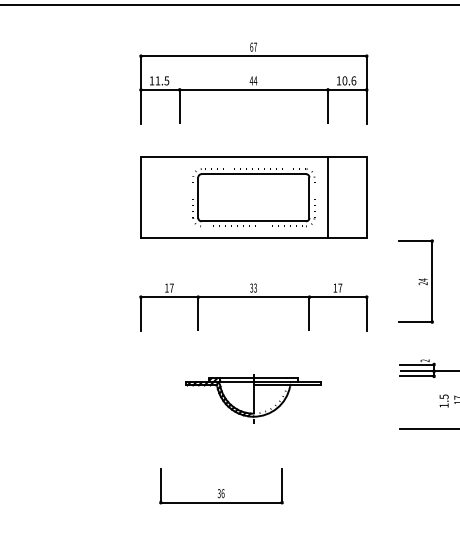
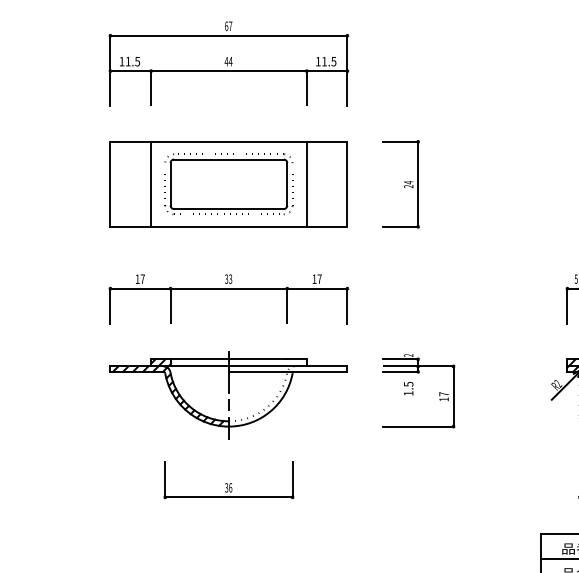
text: (349, 80) -> (329, 61), 10.6 -> 11.5
line: (180, 196) -> (151, 183), added
part: (415, 281) -> (400, 184), moved
part: (253, 398) -> (228, 395), size x1.67
text: (443, 400) -> (408, 388), moved
part: (221, 486) -> (228, 480), moved

